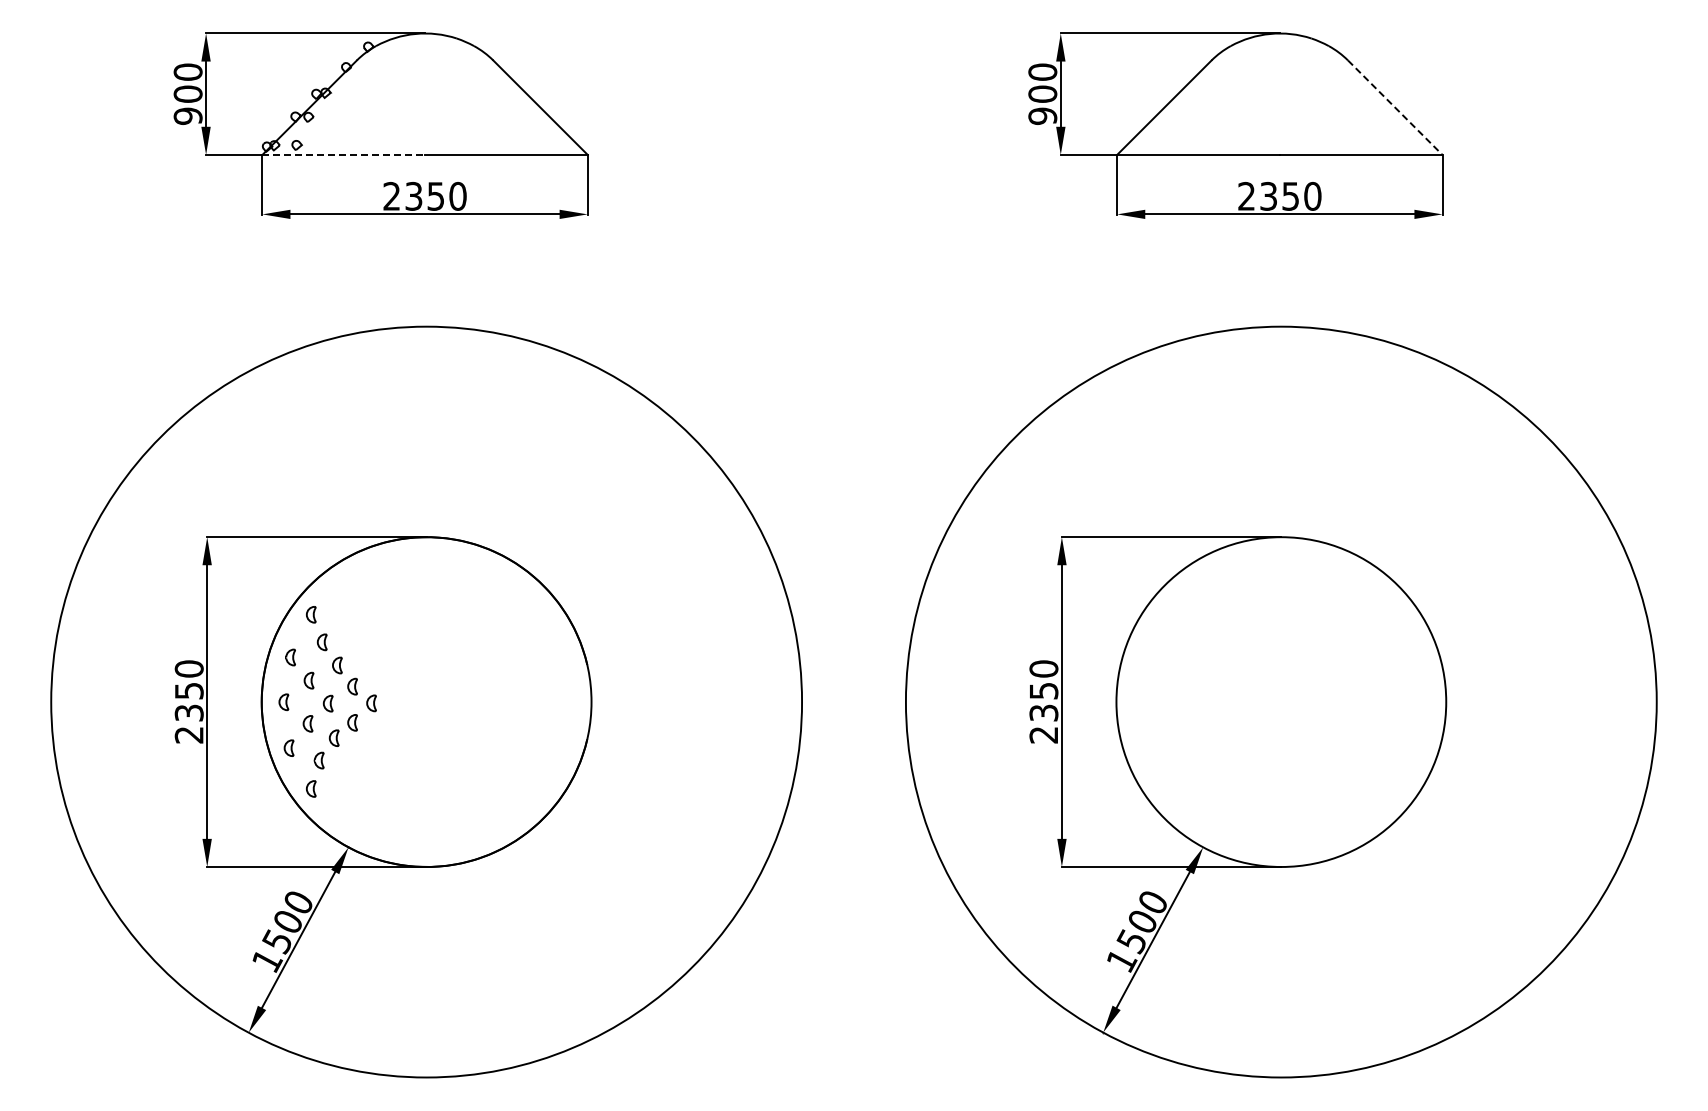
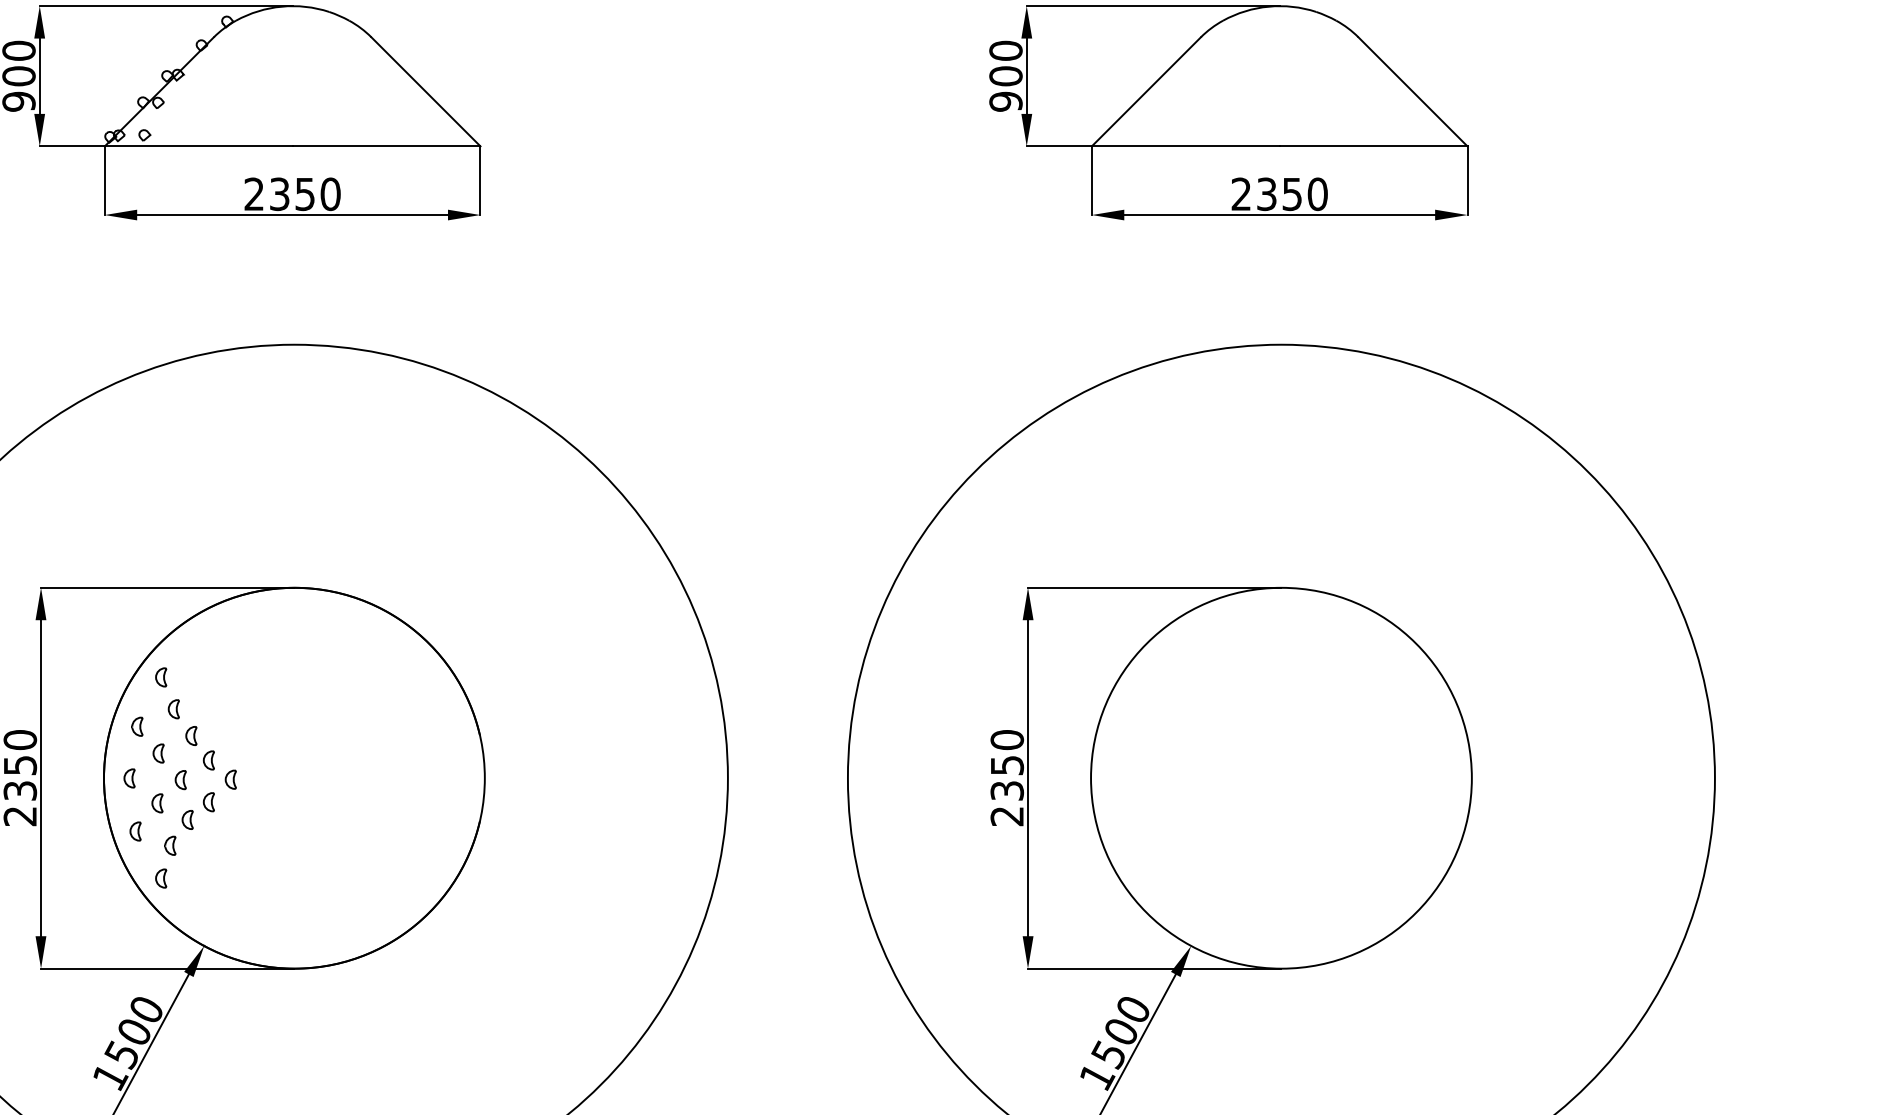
line: (1395, 107) -> (1413, 91), dashed -> solid
line: (344, 154) -> (199, 145), dashed -> solid

